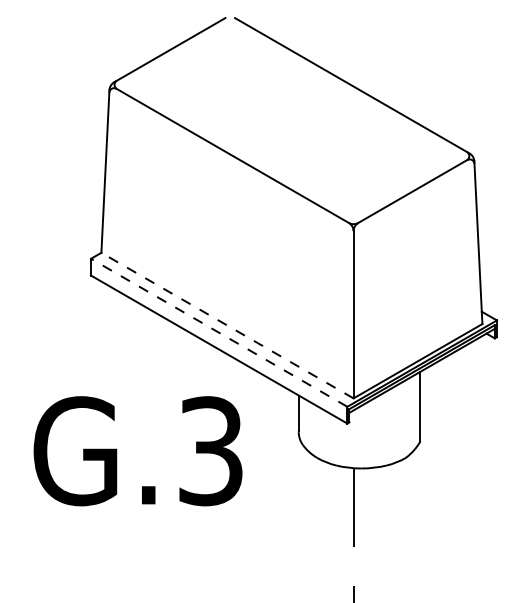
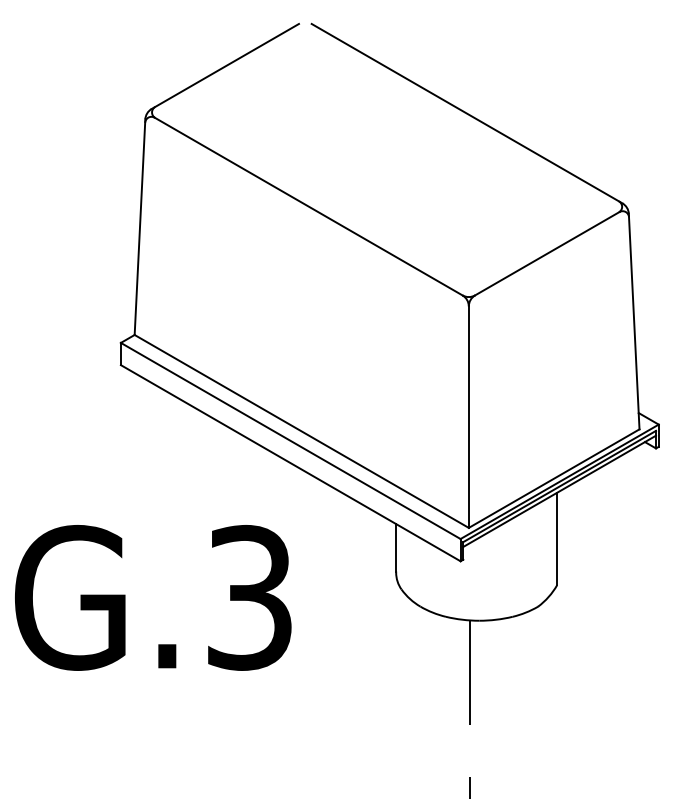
line: (227, 325) -> (301, 431), dashed -> solid
line: (219, 332) -> (290, 440), dashed -> solid
text: (138, 450) -> (153, 597), moved

